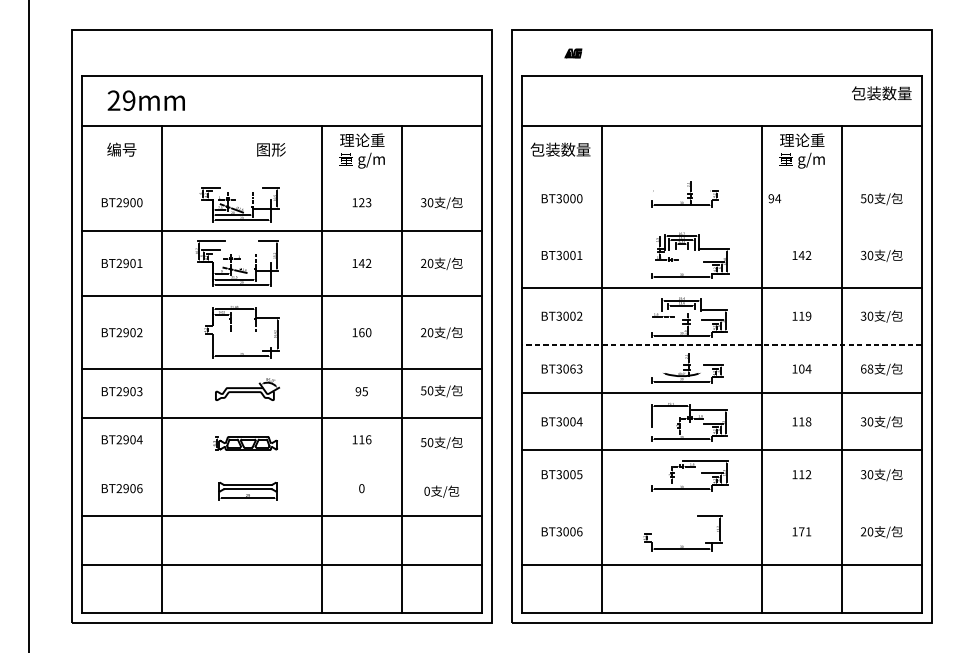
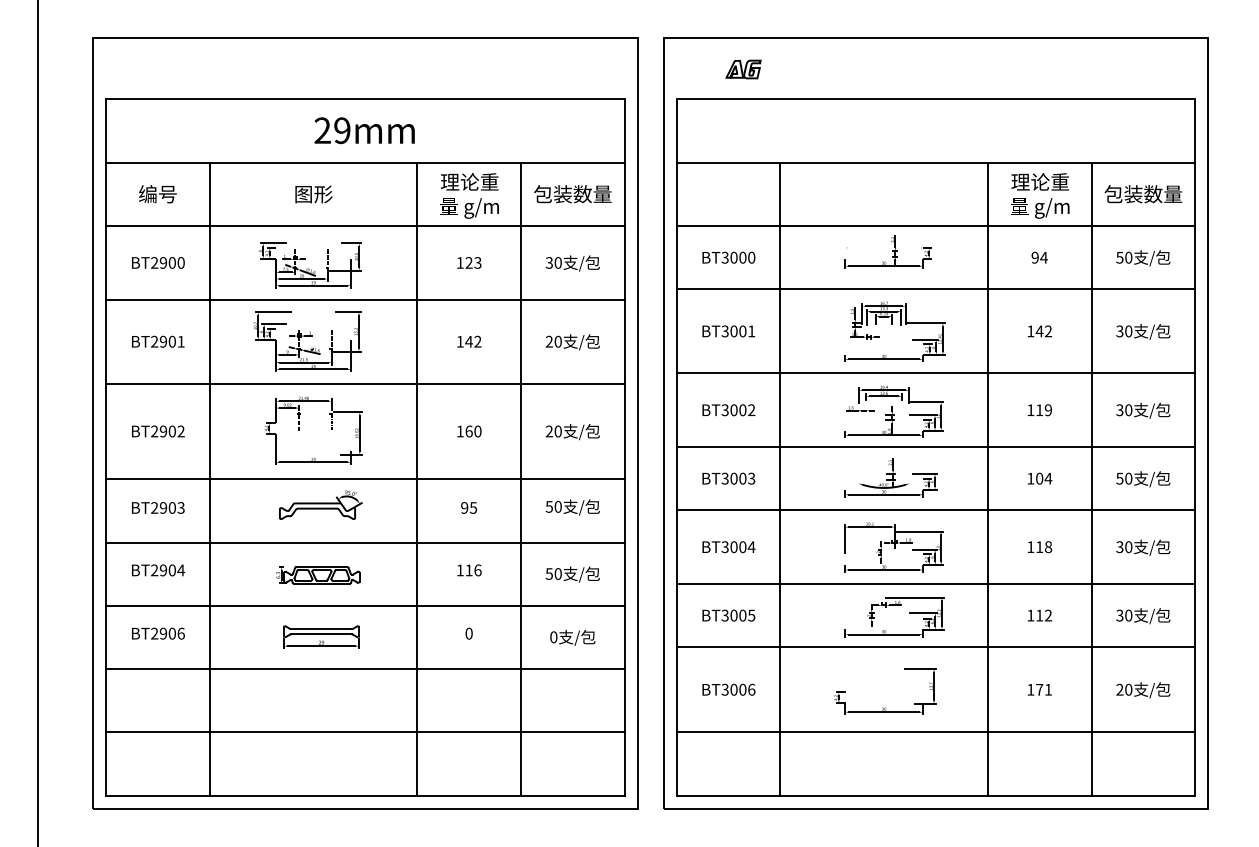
part: (573, 53) -> (743, 69), size x1.67
text: (881, 93) -> (1143, 194), moved
text: (146, 100) -> (364, 130), moved
text: (271, 149) -> (313, 194), moved
text: (560, 149) -> (572, 194), moved
line: (281, 174) -> (365, 226), added
line: (721, 174) -> (935, 226), added
text: (774, 198) -> (1039, 257), moved
line: (721, 223) -> (935, 289), added
line: (721, 345) -> (935, 447), dashed -> solid
text: (572, 368) -> (742, 478), BT3063 -> BT3003
text: (867, 368) -> (1124, 478), 68 -> 50
line: (281, 466) -> (365, 605), added
line: (721, 499) -> (935, 647), added

